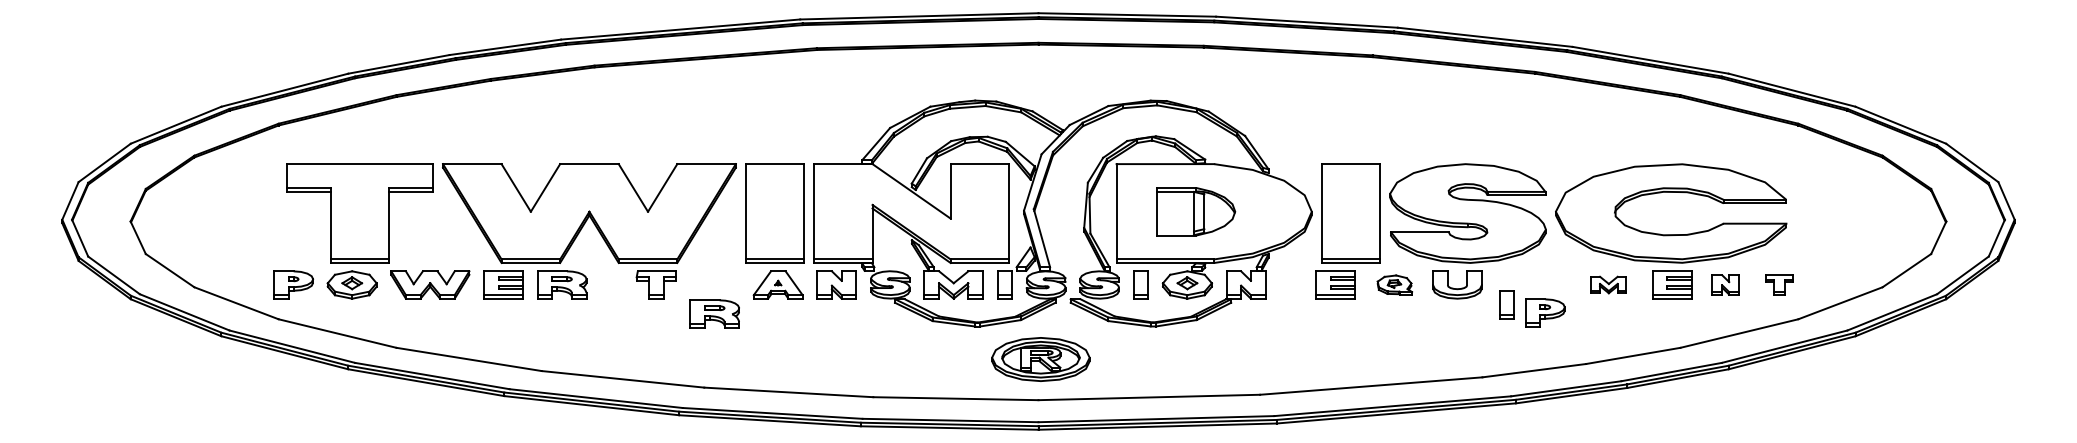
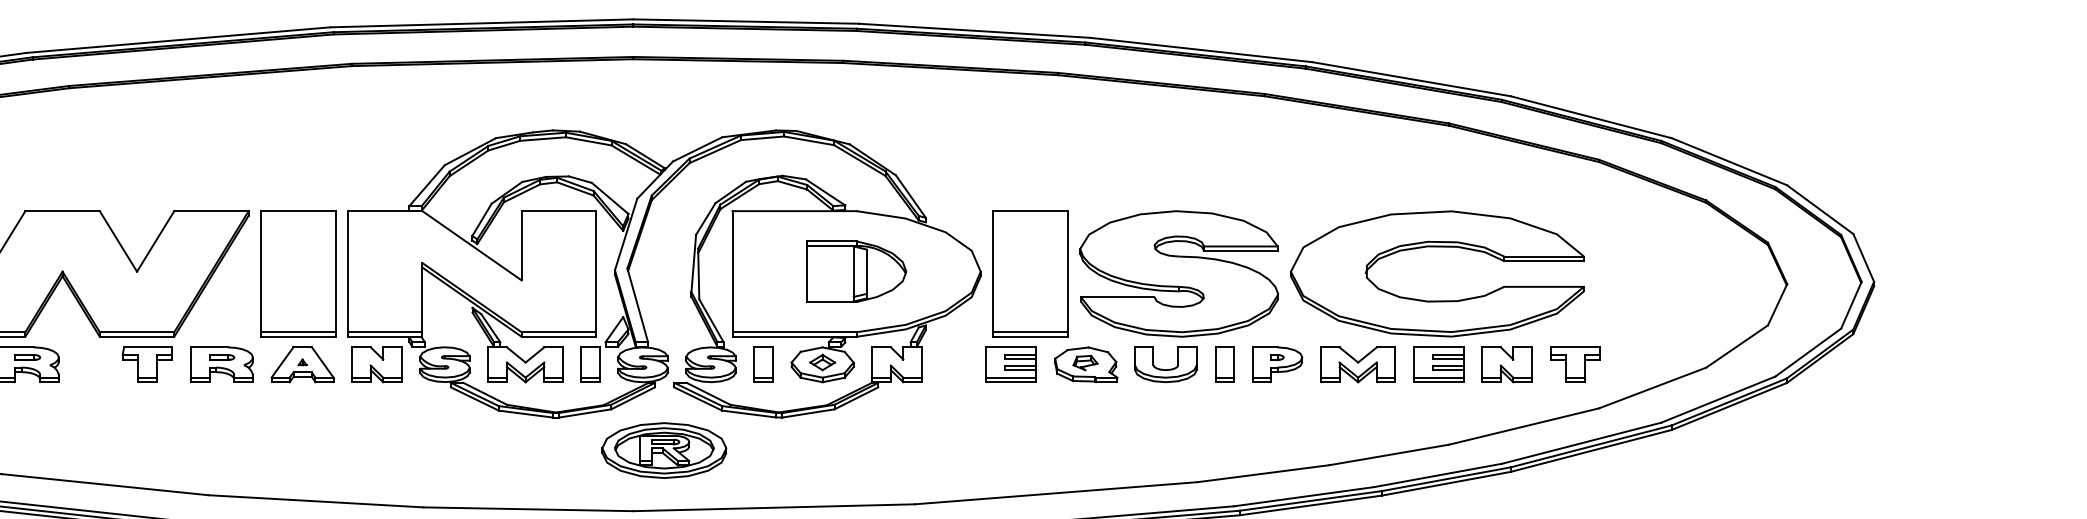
part: (1196, 211) -> (857, 271), moved
part: (1394, 284) -> (1085, 364), size x1.43
part: (1608, 284) -> (1357, 364), size x1.67
part: (1725, 284) -> (1506, 364), size x1.43
part: (1779, 284) -> (1575, 364), size x1.43
part: (1506, 304) -> (1224, 364), moved
part: (1545, 312) -> (1277, 364), moved
part: (714, 313) -> (221, 364), moved
part: (1040, 359) -> (663, 450), moved

